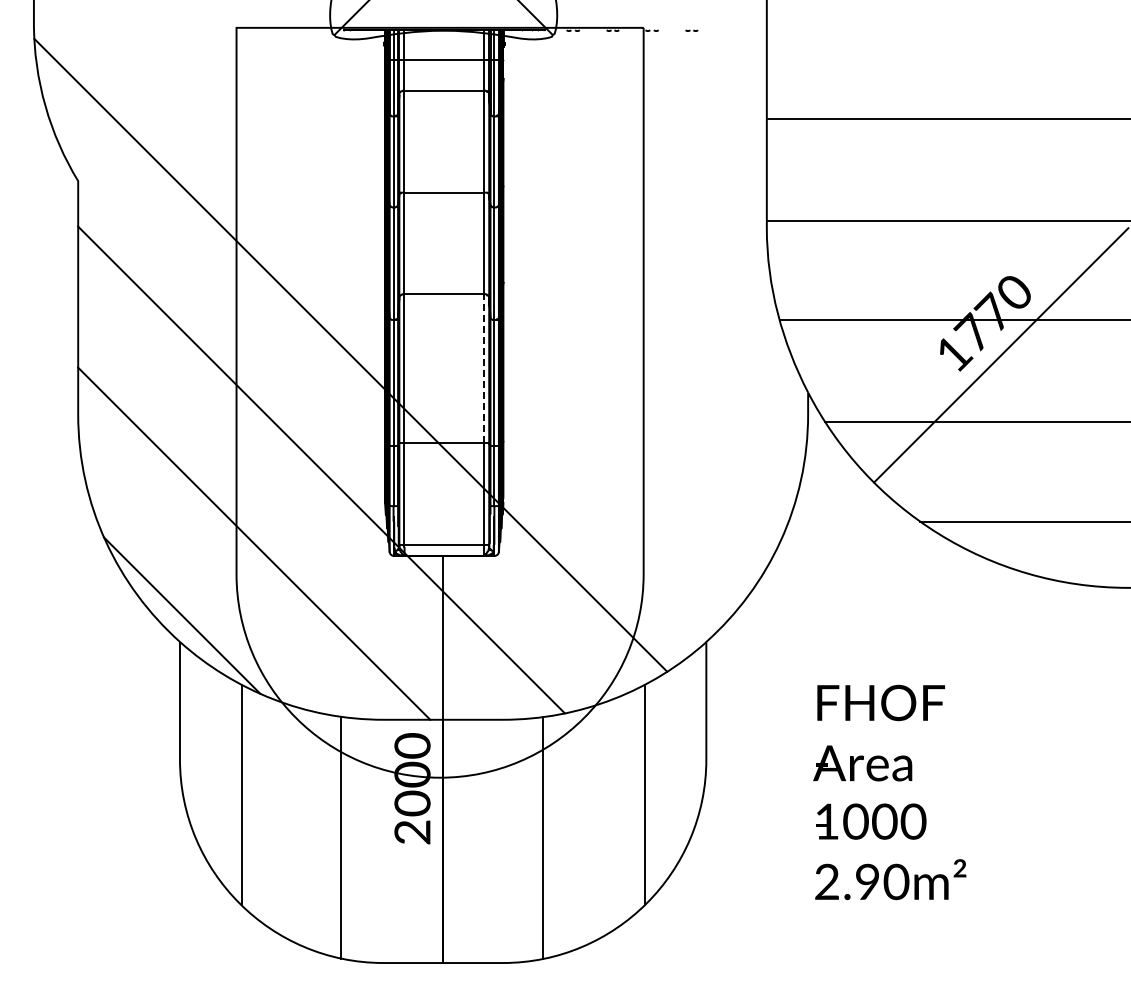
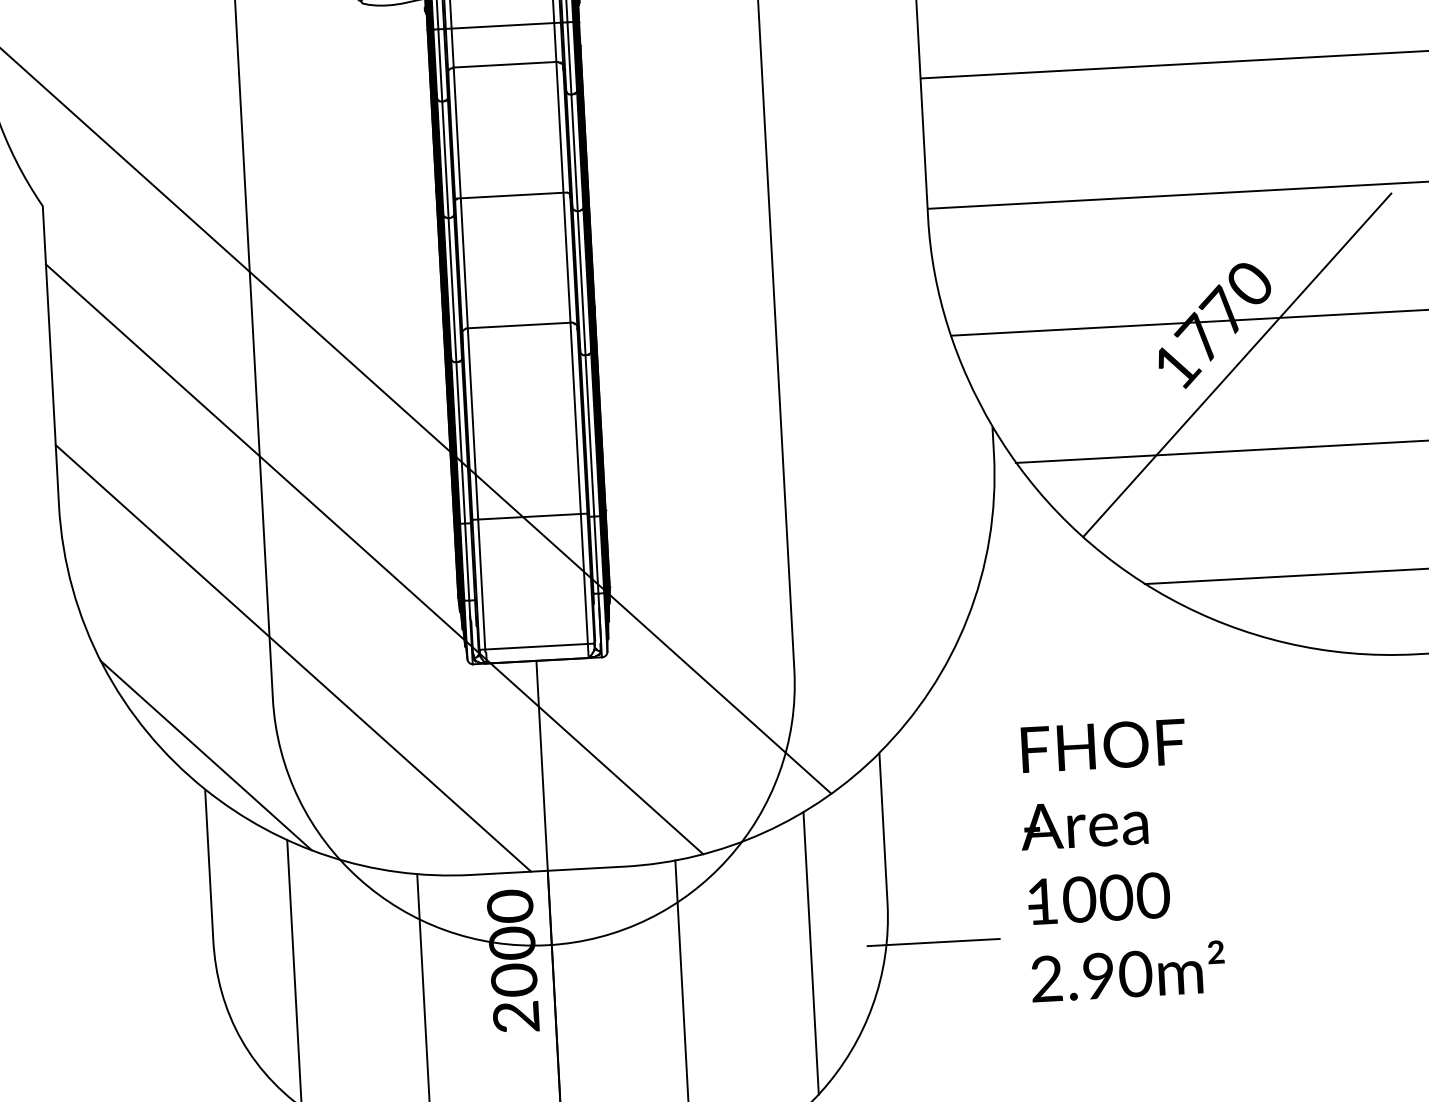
line: (484, 368) -> (576, 417), dashed -> solid
line: (740, 791) -> (933, 942), added
text: (889, 792) -> (1120, 859), moved

